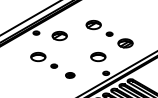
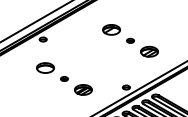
part: (59, 36) -> (70, 43), removed
part: (98, 56) -> (117, 67), removed
part: (70, 75) -> (83, 90), size x1.67

